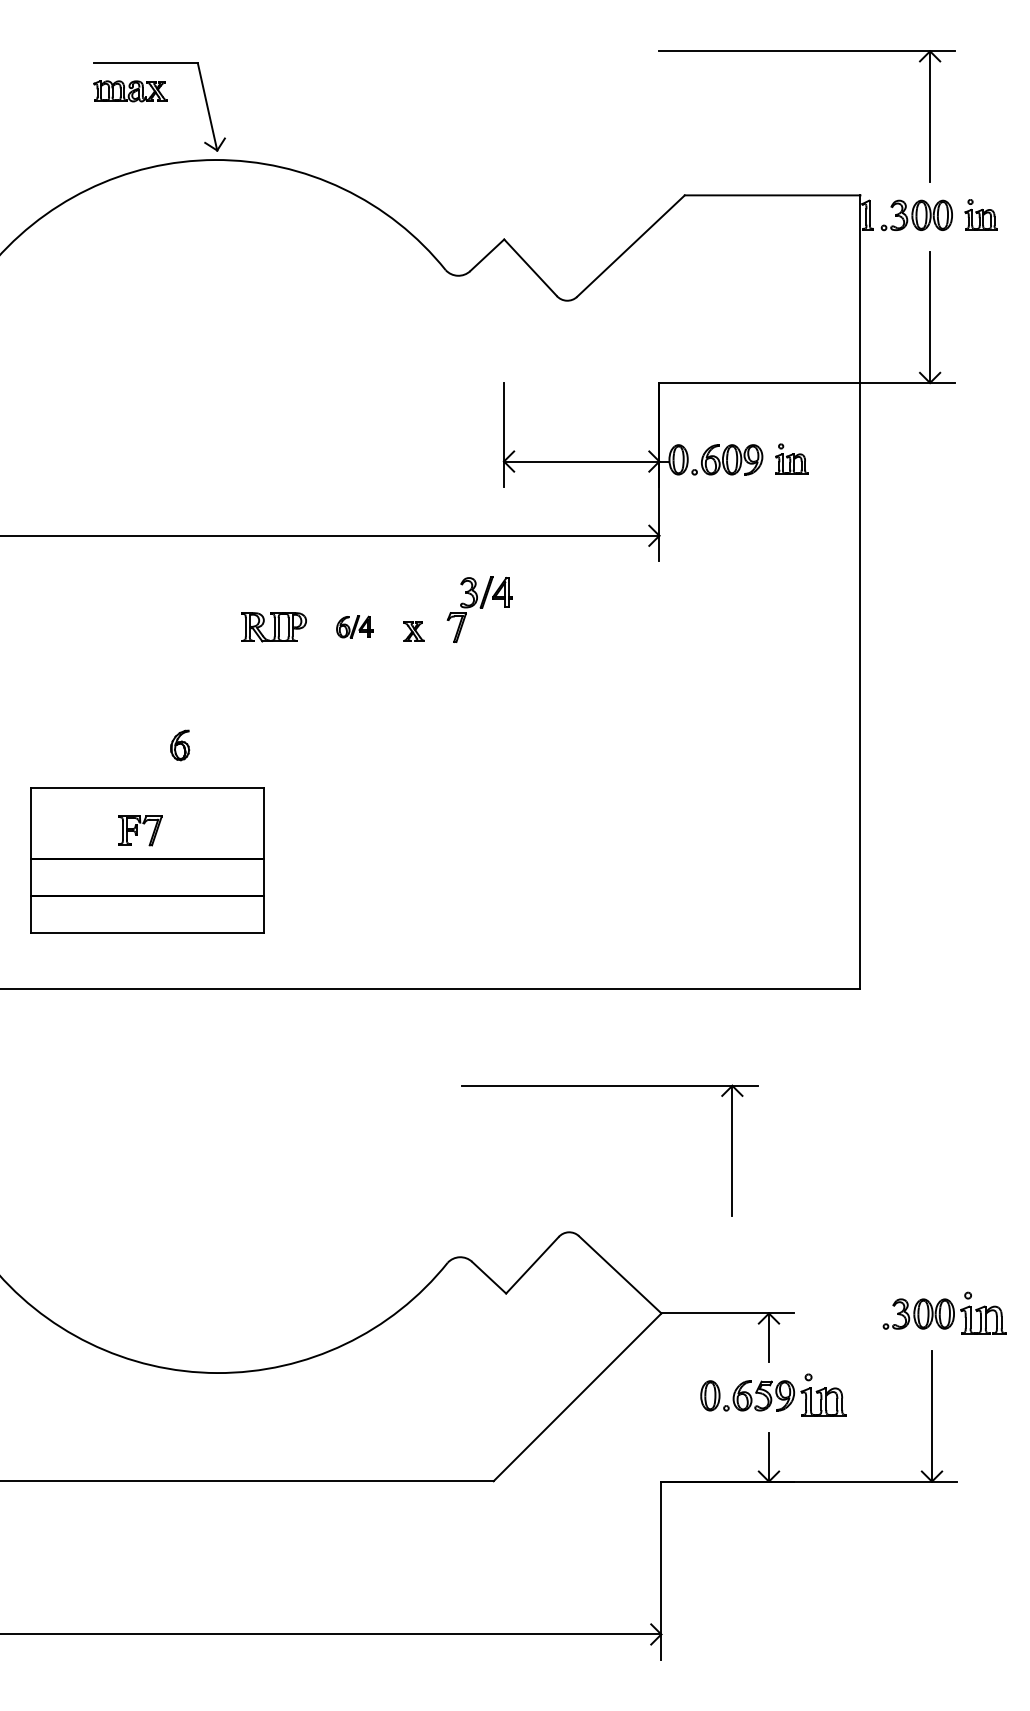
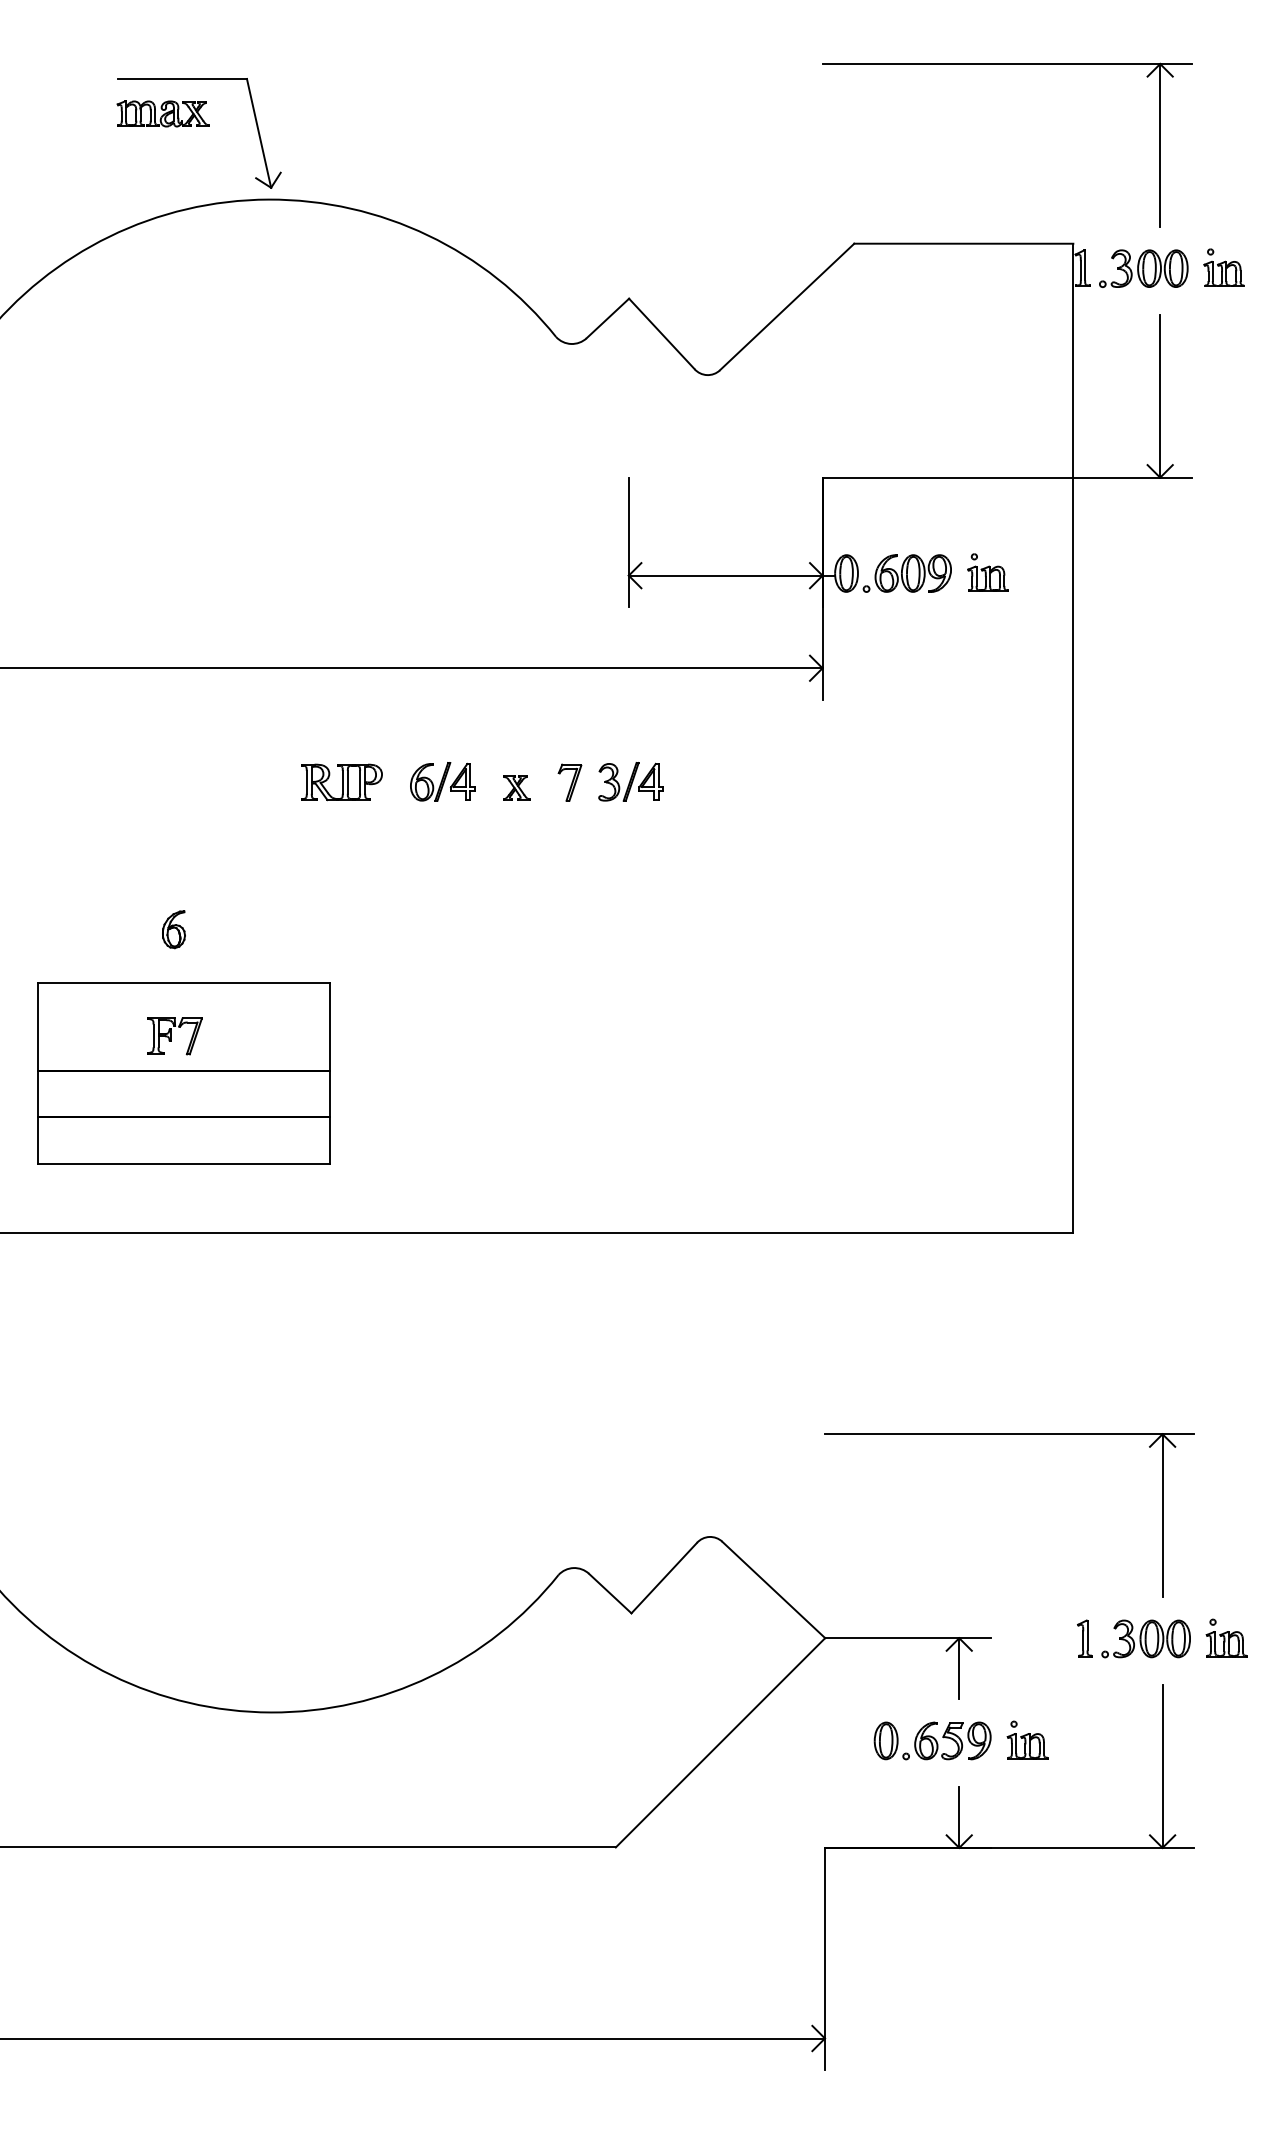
part: (486, 592) -> (630, 781), moved
part: (354, 626) -> (442, 781), size x1.43
part: (179, 745) -> (173, 929), moved
part: (609, 1086) -> (1009, 1434), moved
part: (983, 1312) -> (1226, 1637), size x0.71
part: (869, 1313) -> (1084, 1638), added
part: (823, 1394) -> (1027, 1739), size x0.71

